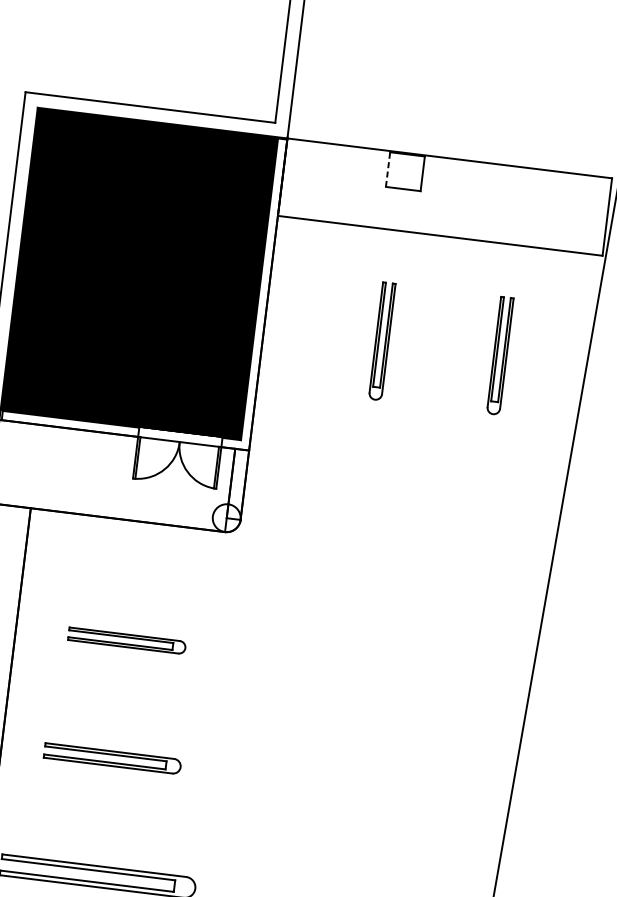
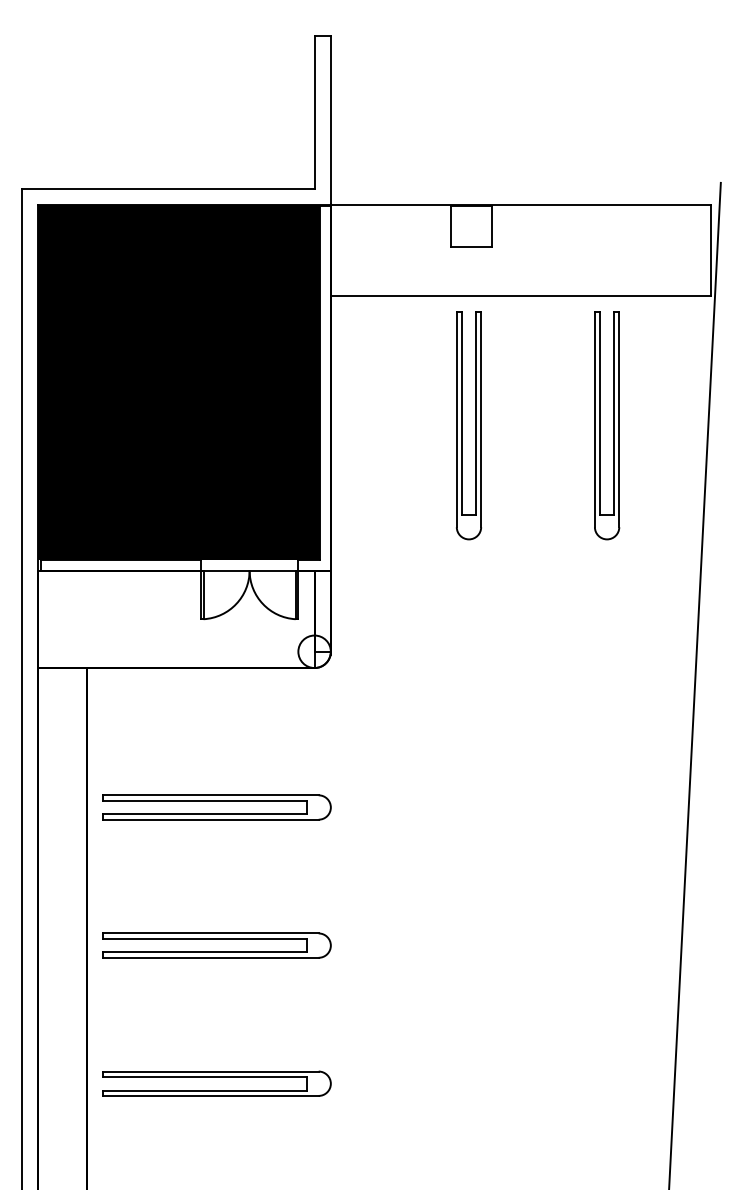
line: (388, 169) -> (451, 226), dashed -> solid
part: (381, 341) -> (468, 425), size x1.67
part: (500, 355) -> (607, 425), size x1.67
part: (126, 640) -> (216, 807), size x1.67
part: (112, 758) -> (216, 945), size x1.43

